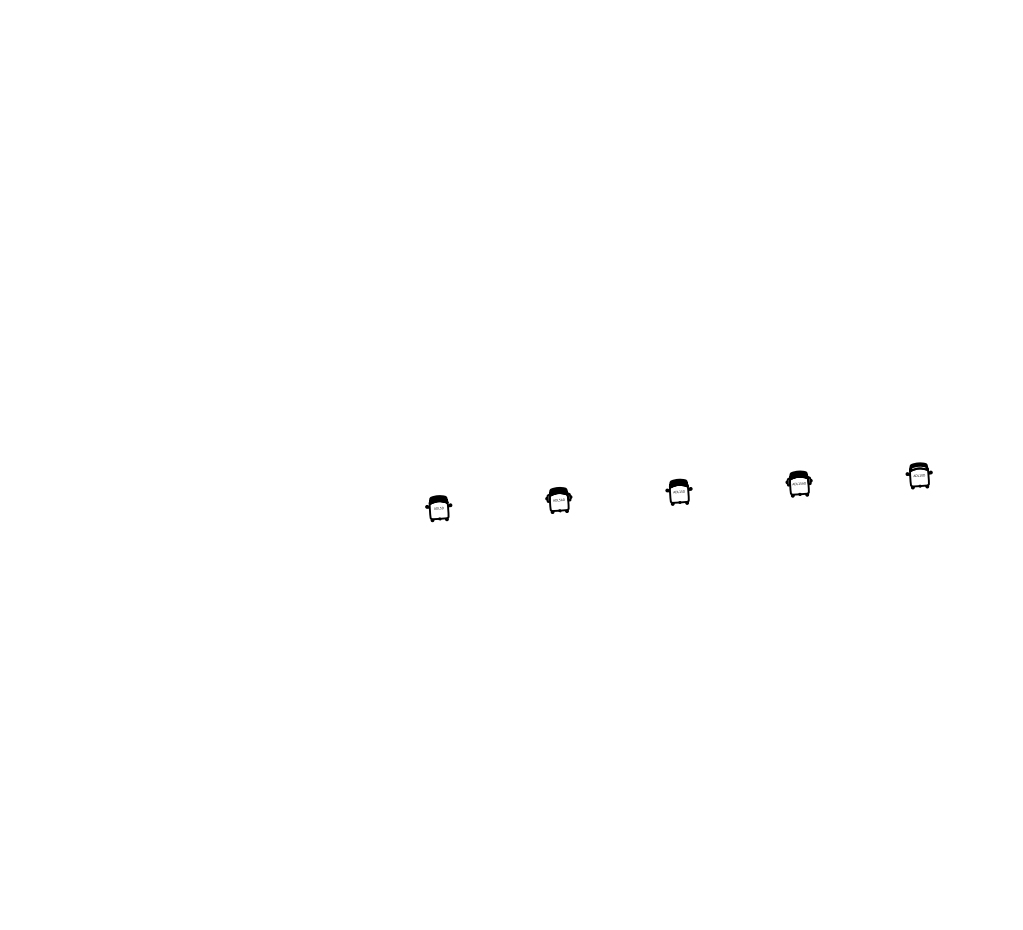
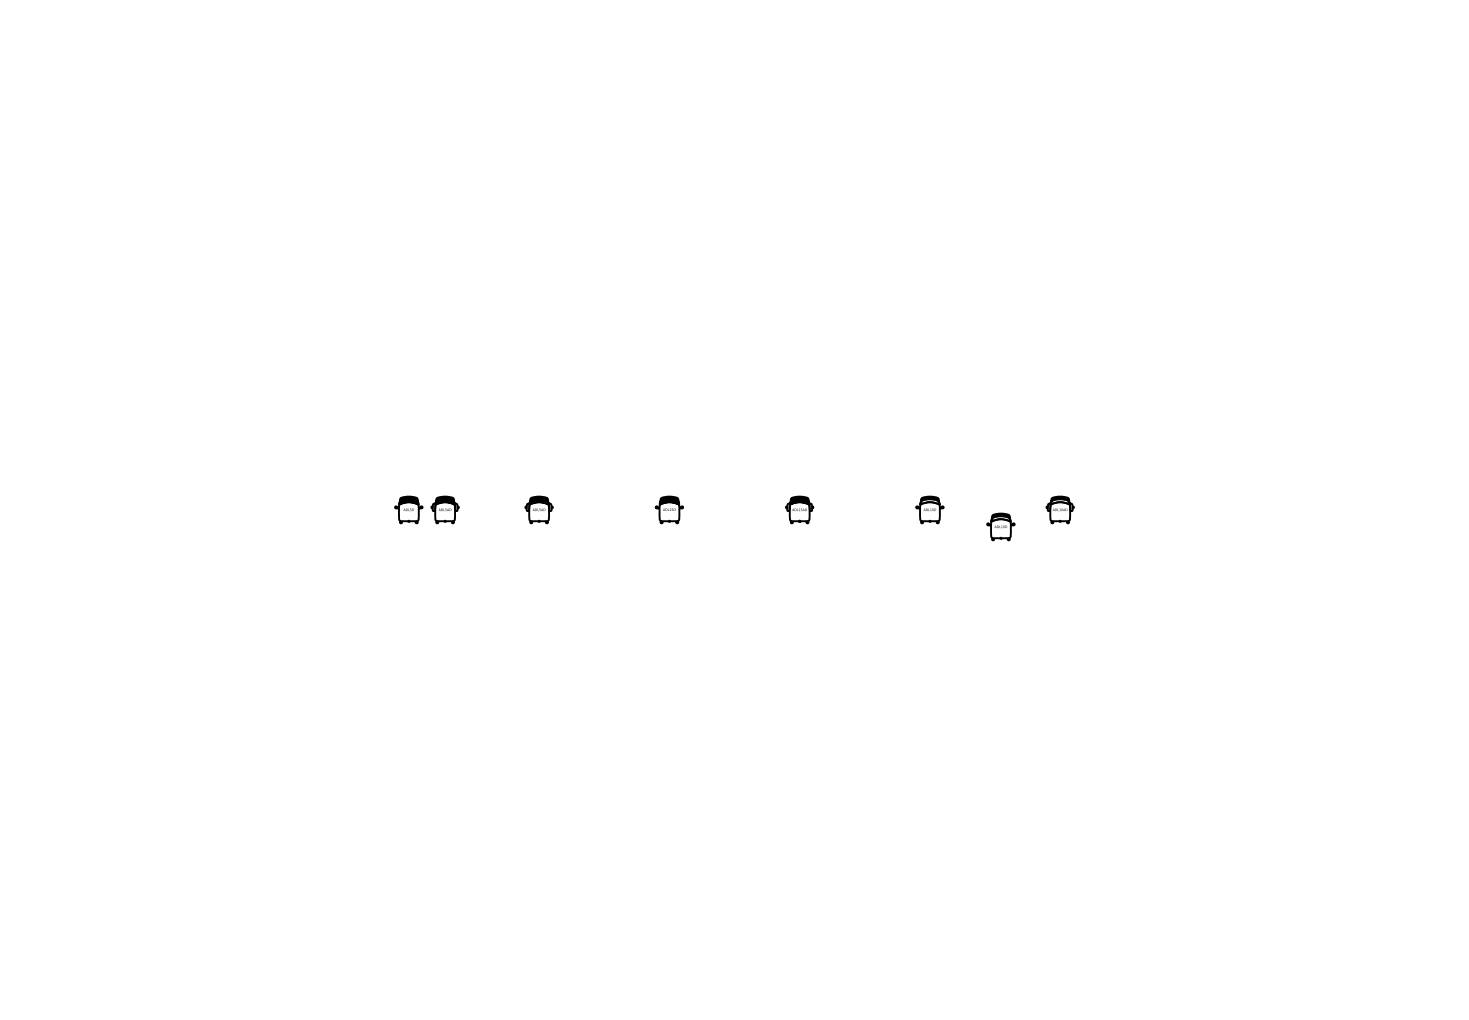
part: (985, 486) -> (1000, 526), added
part: (471, 505) -> (444, 509), added

